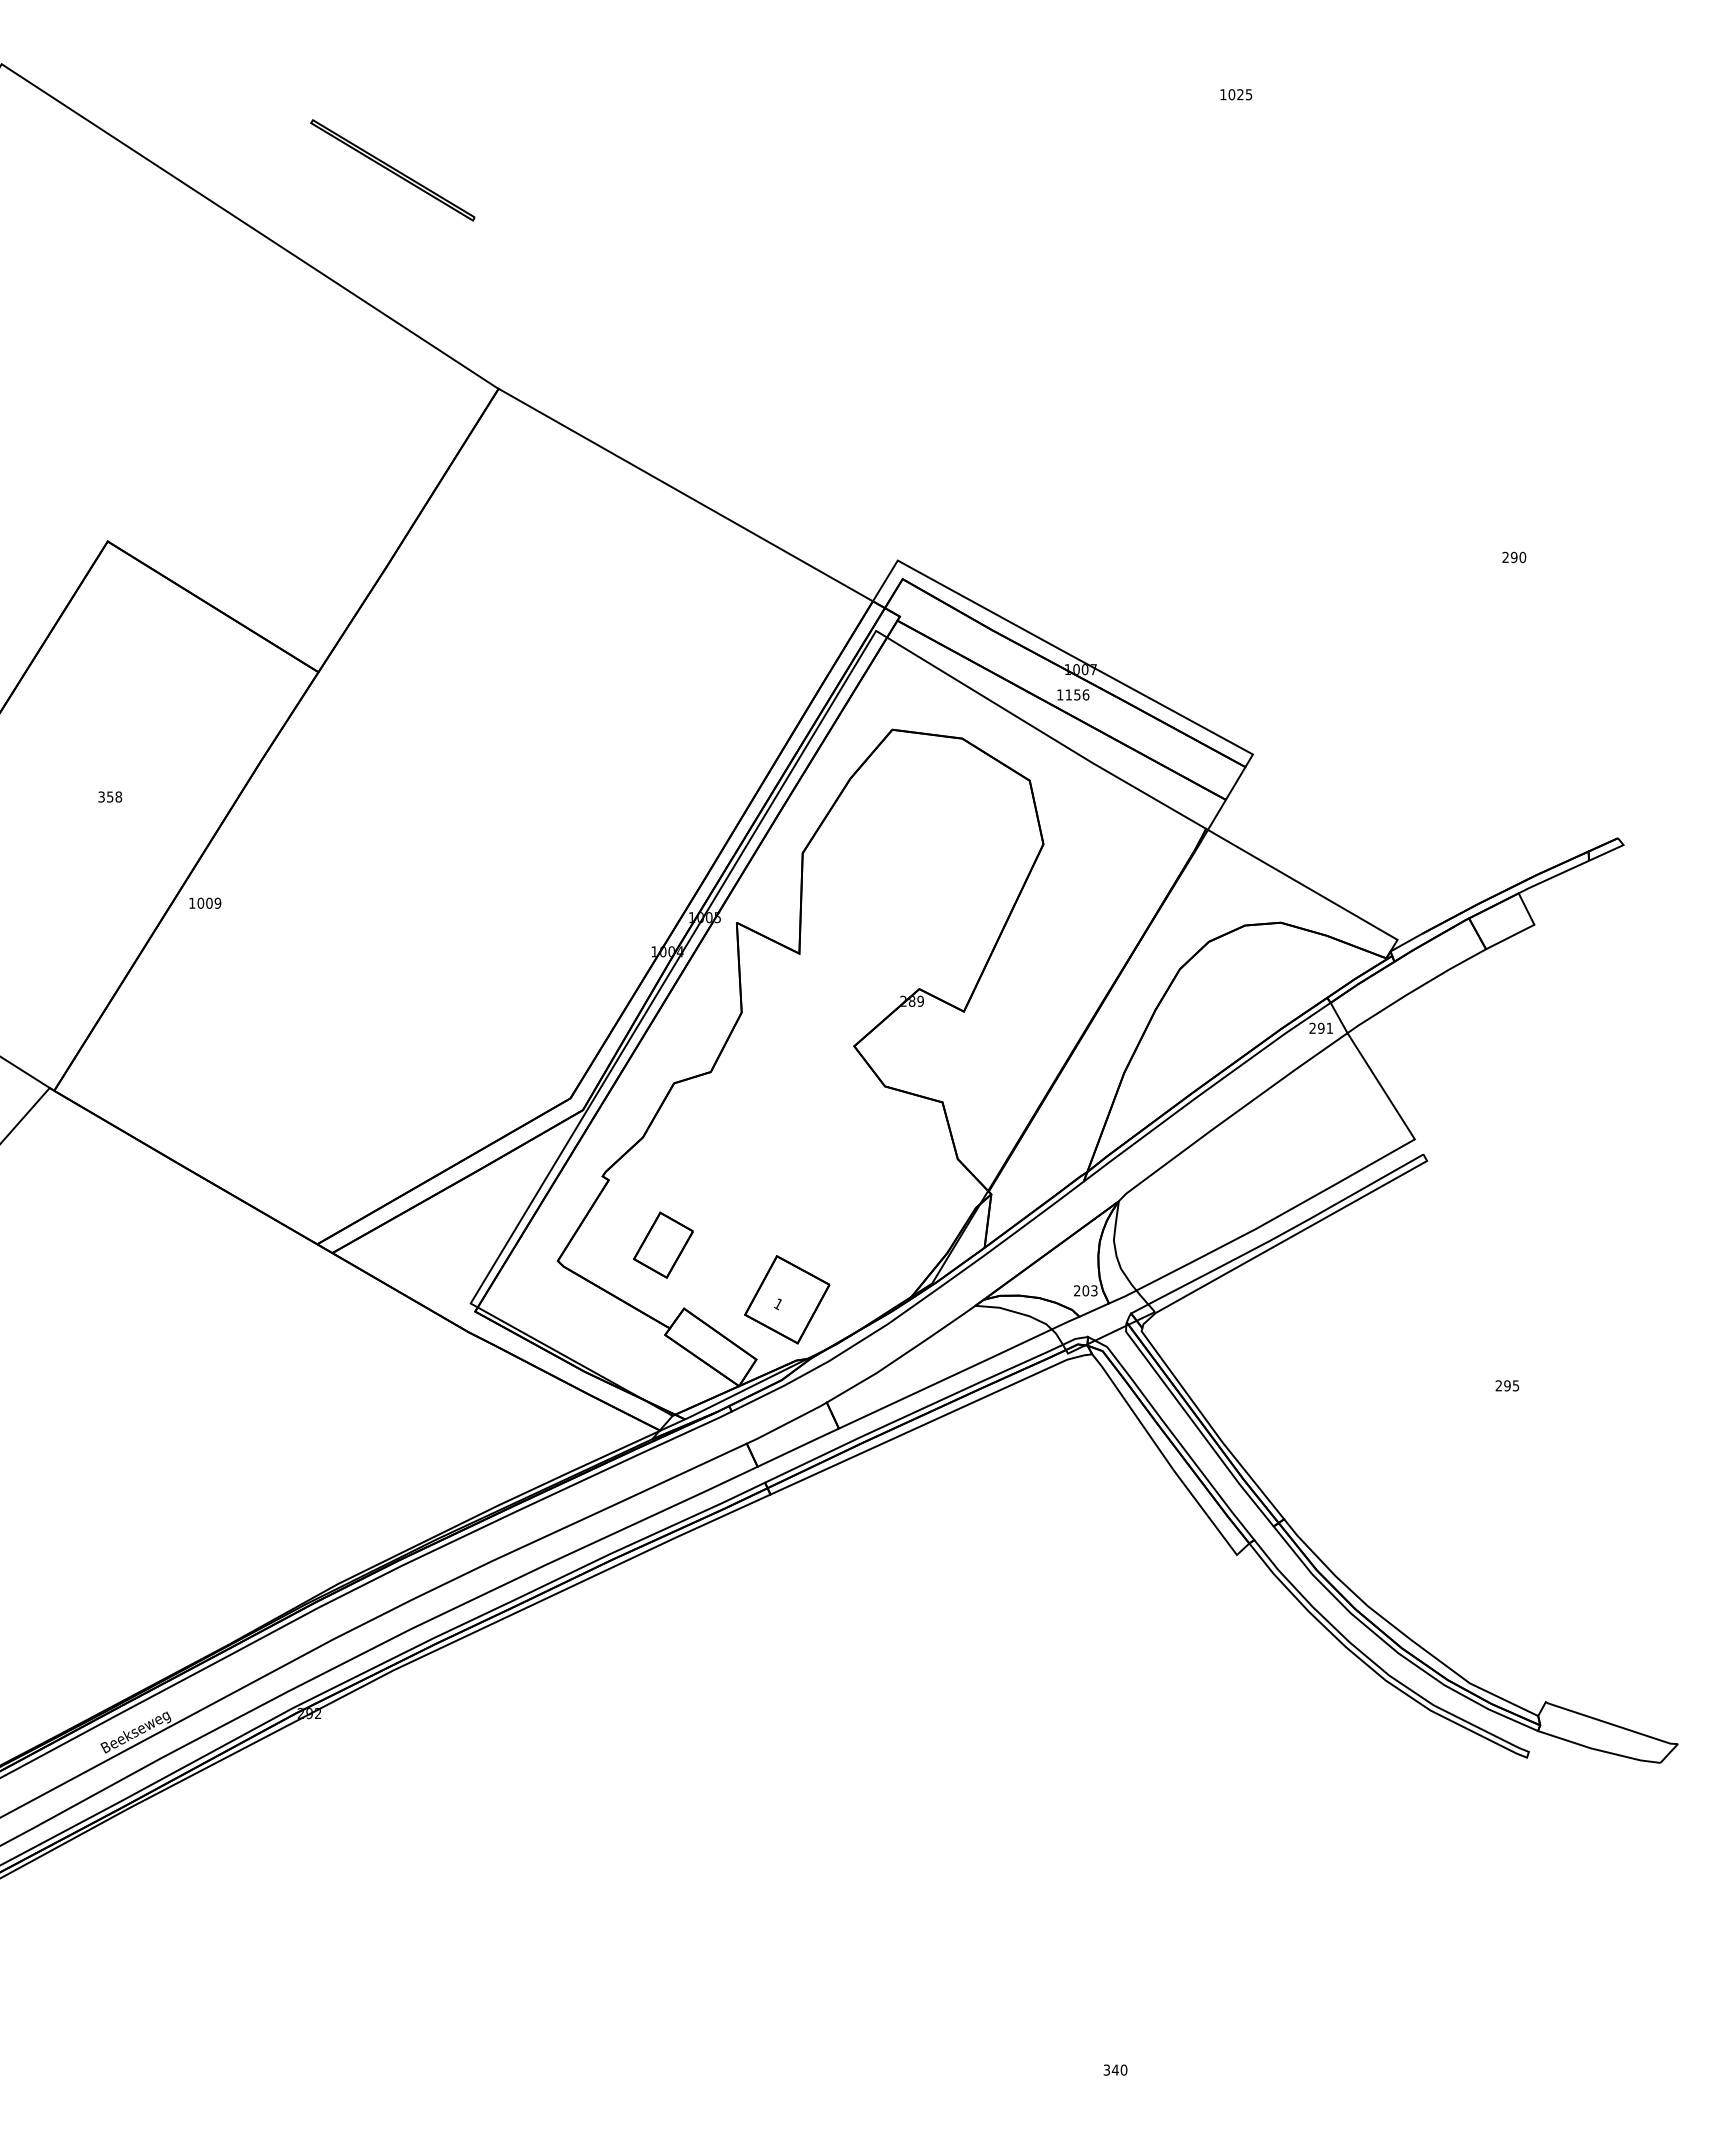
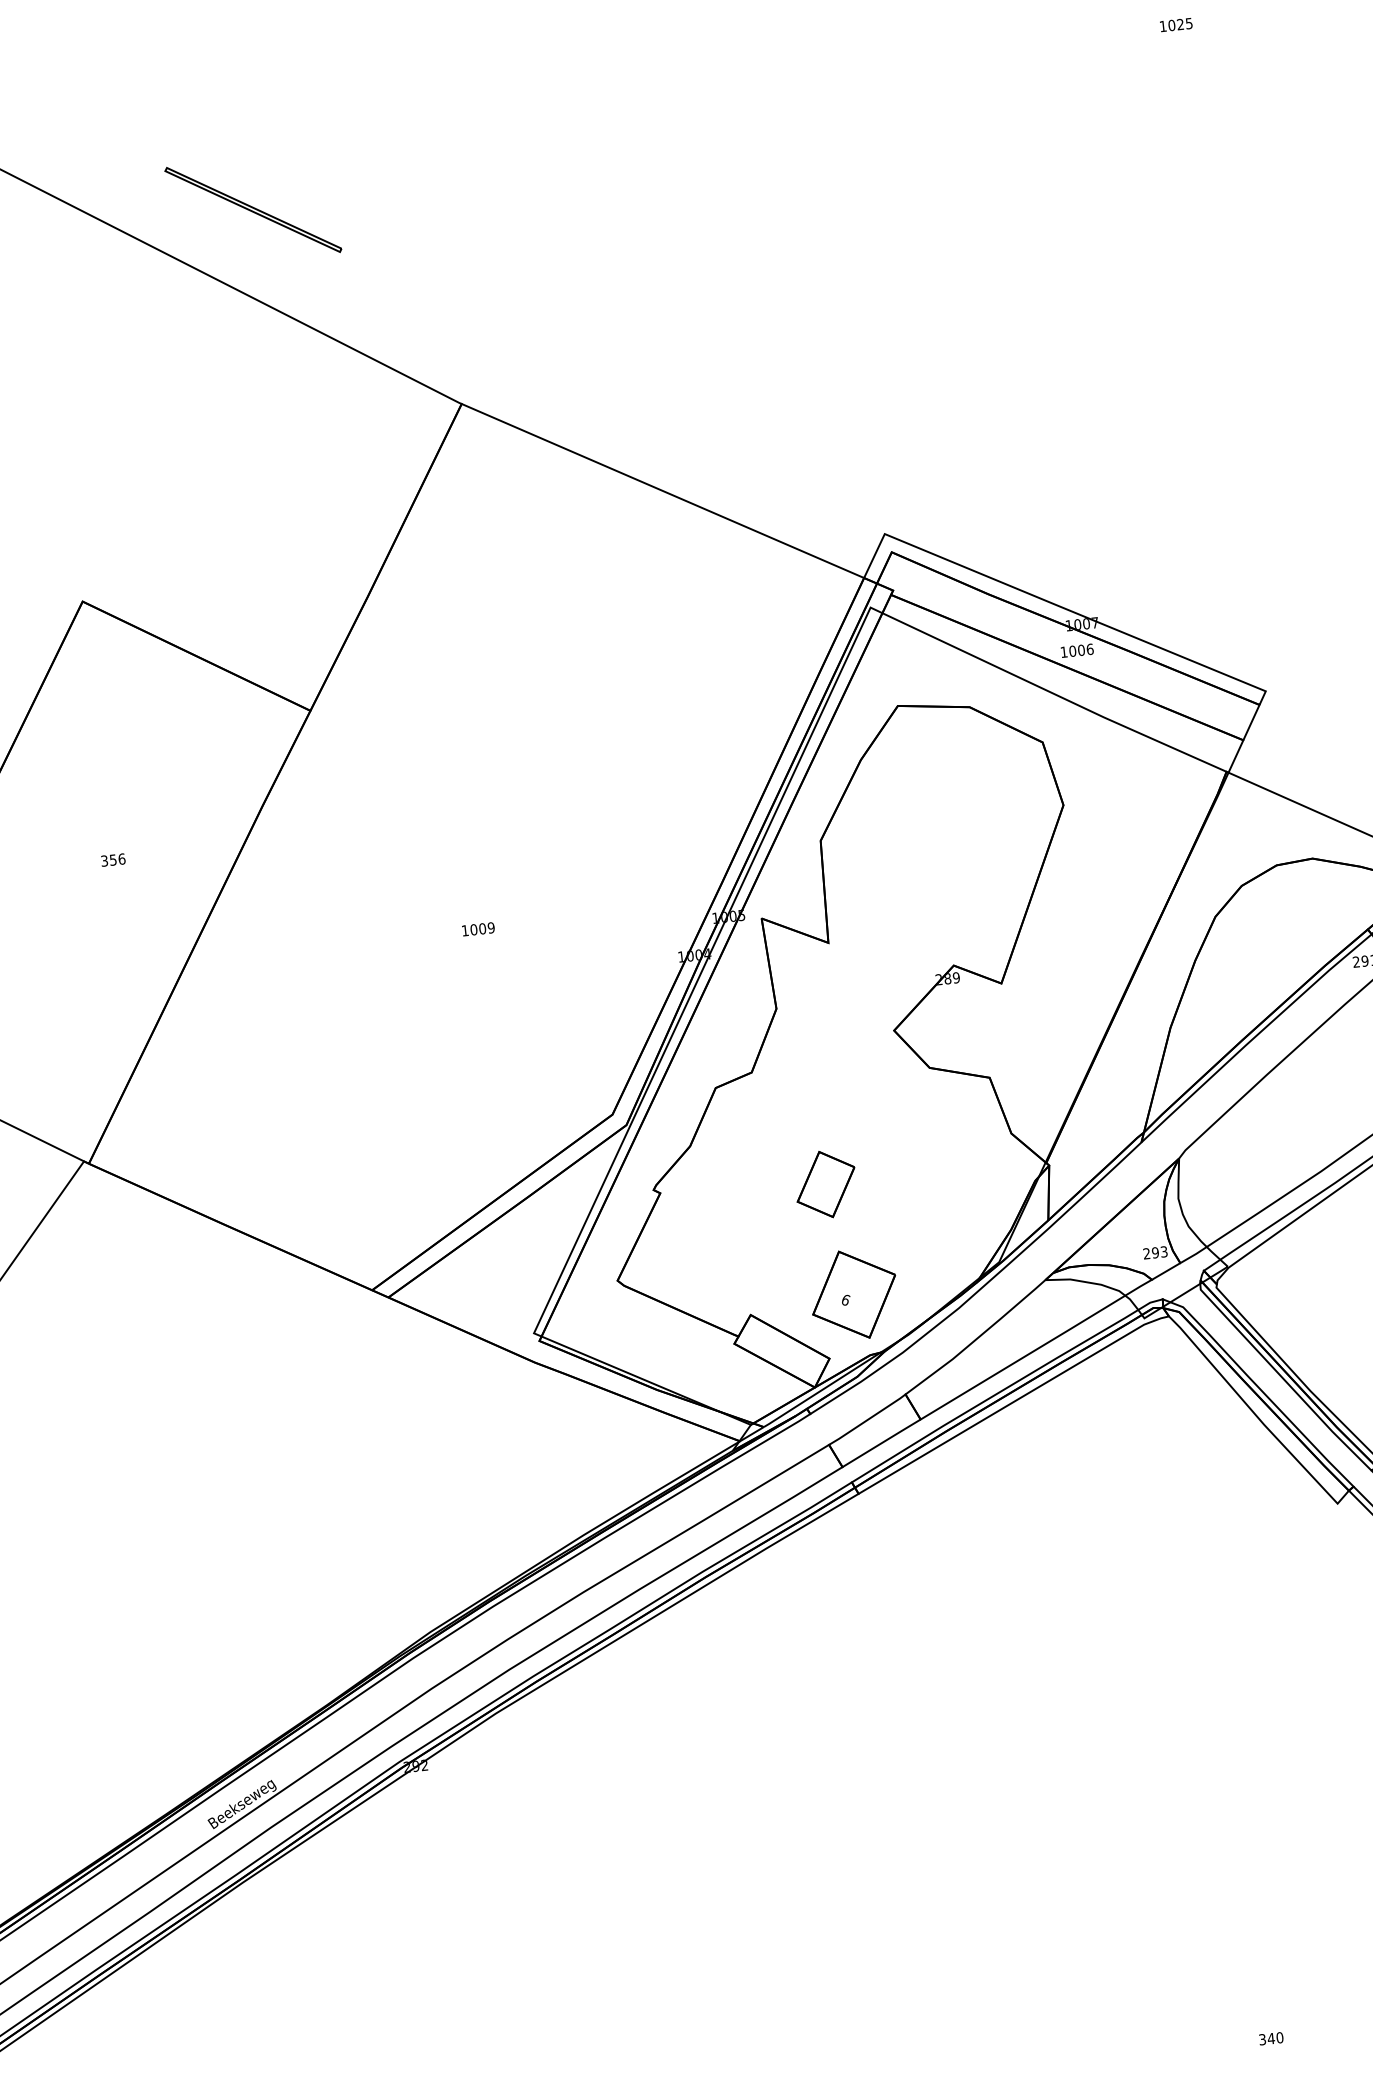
part: (392, 170) -> (252, 210), moved
text: (1072, 694) -> (1076, 650), 1156 -> 1006
text: (118, 796) -> (121, 858), 358 -> 356
text: (205, 902) -> (478, 928), moved
part: (662, 1244) -> (824, 1183), moved
text: (1085, 1290) -> (1155, 1252), 203 -> 293
text: (778, 1304) -> (845, 1300), 1 -> 6

